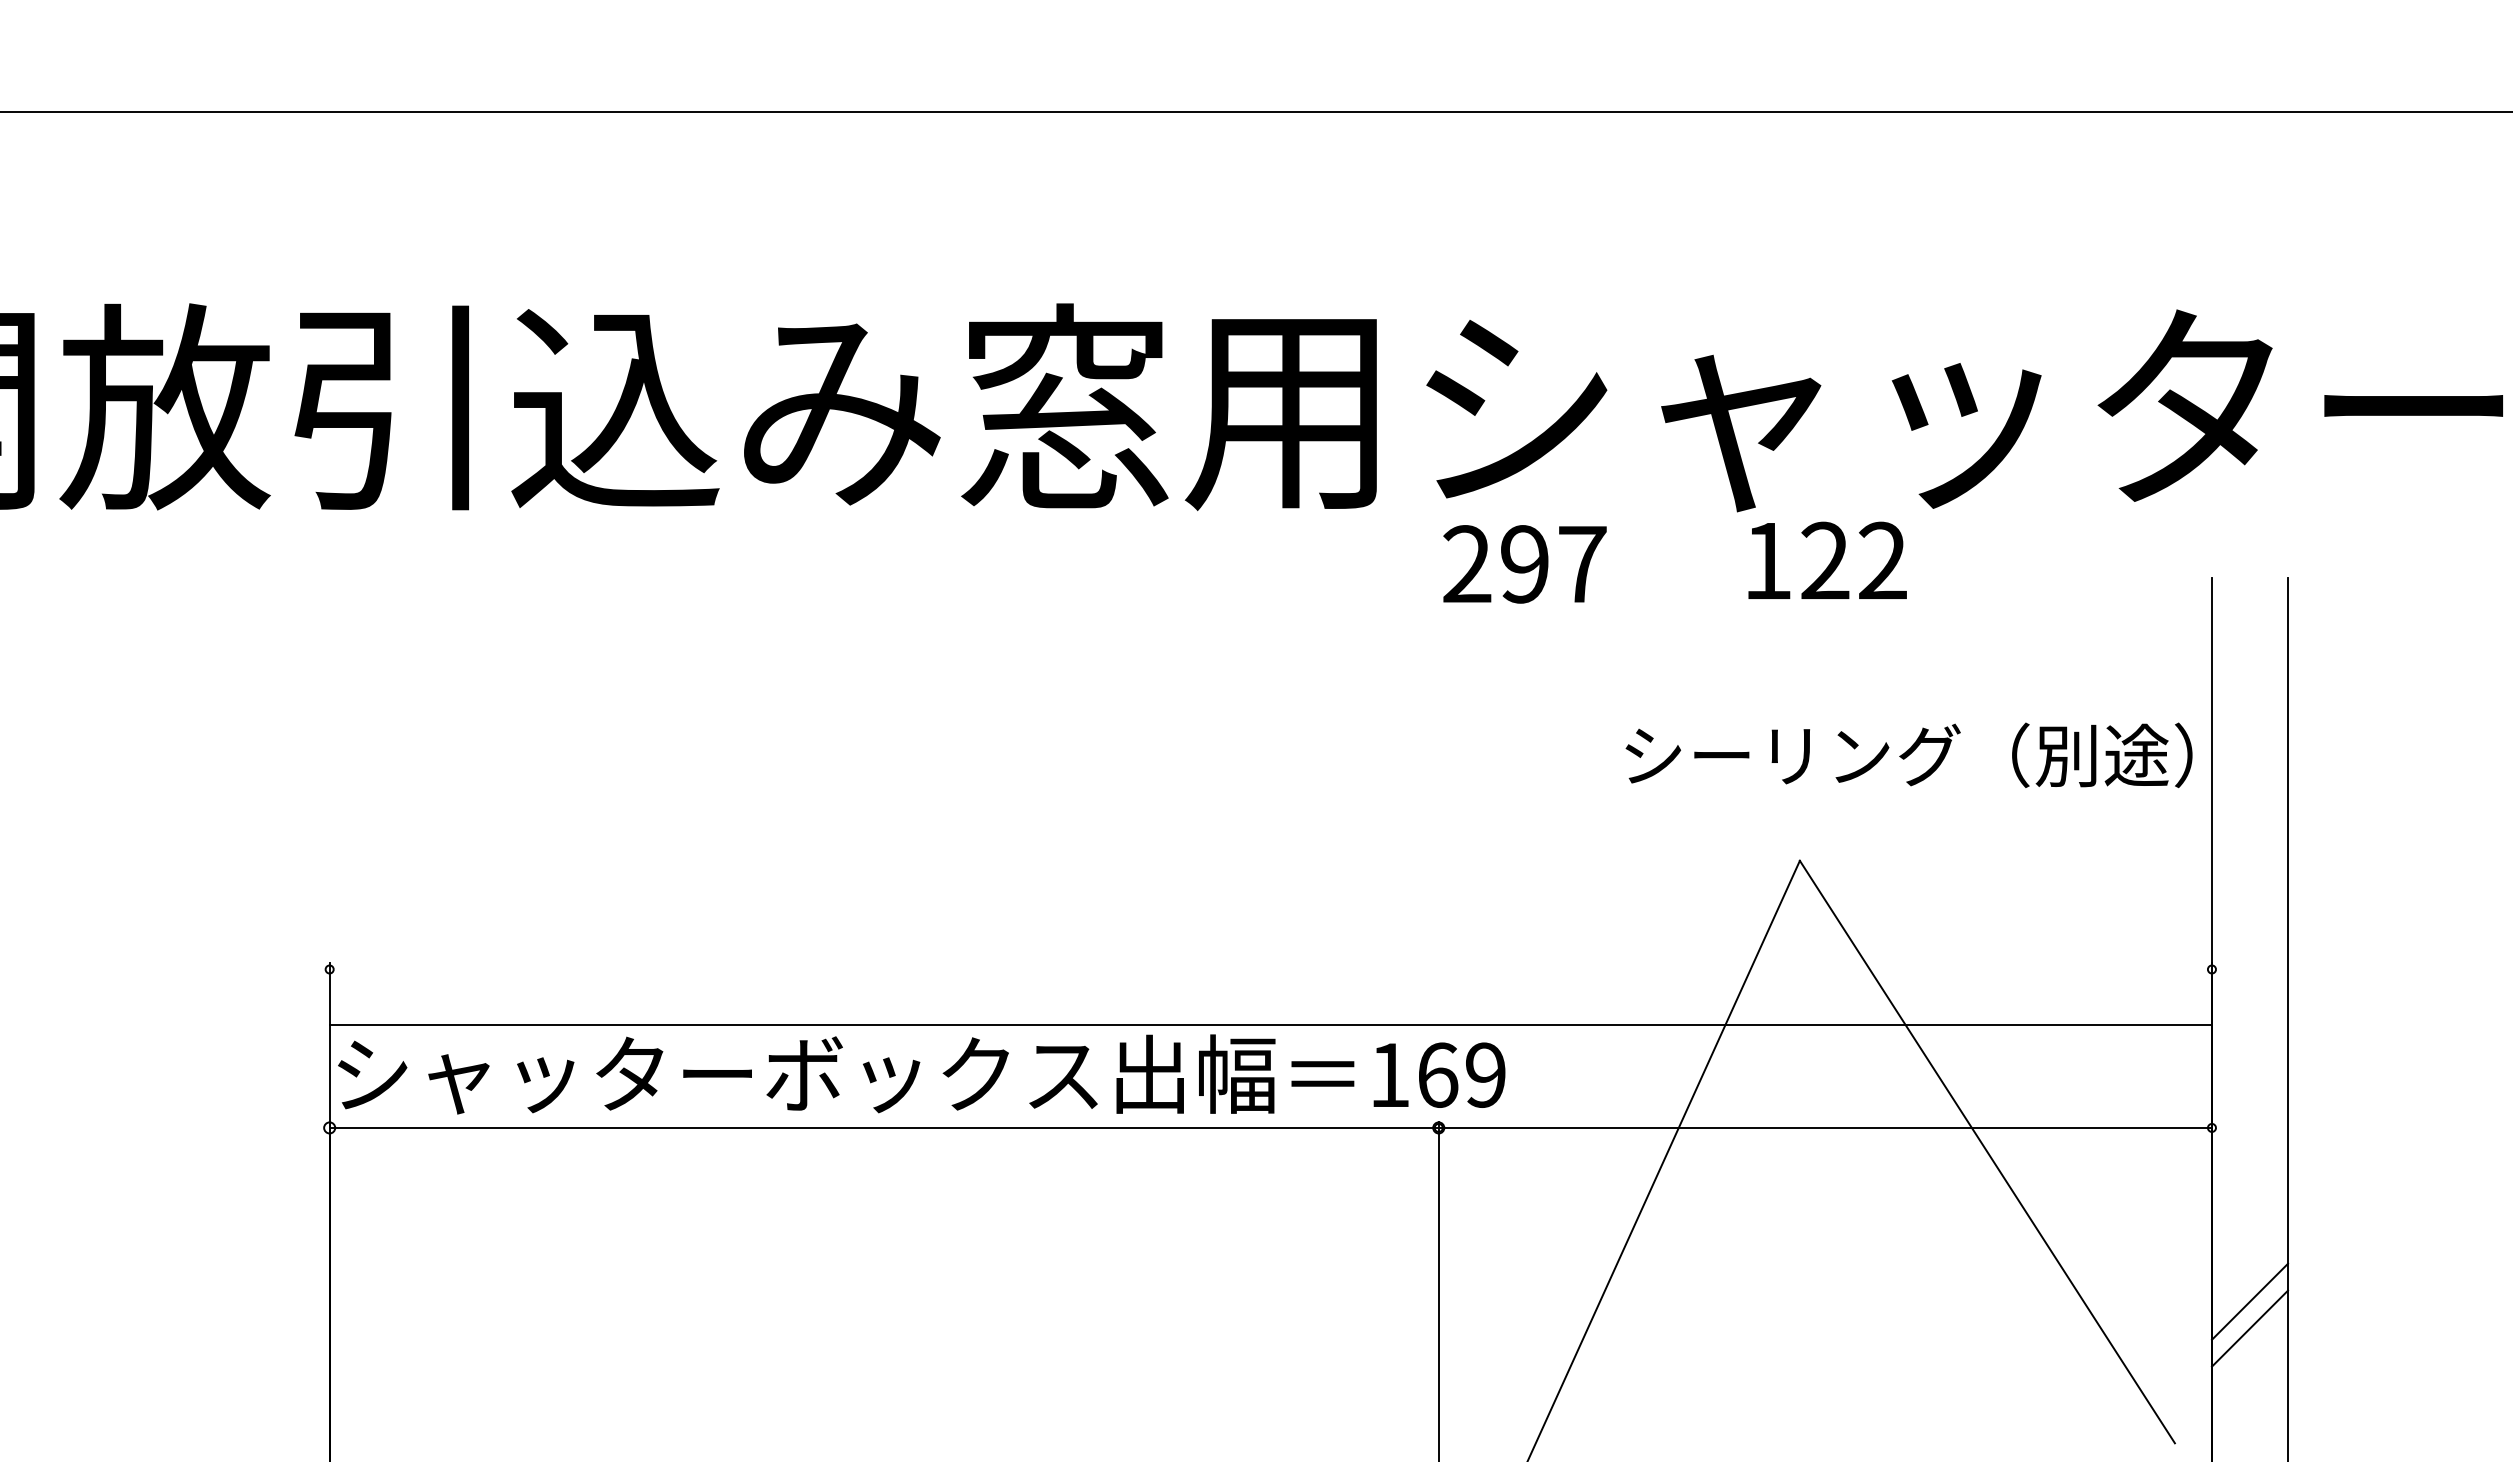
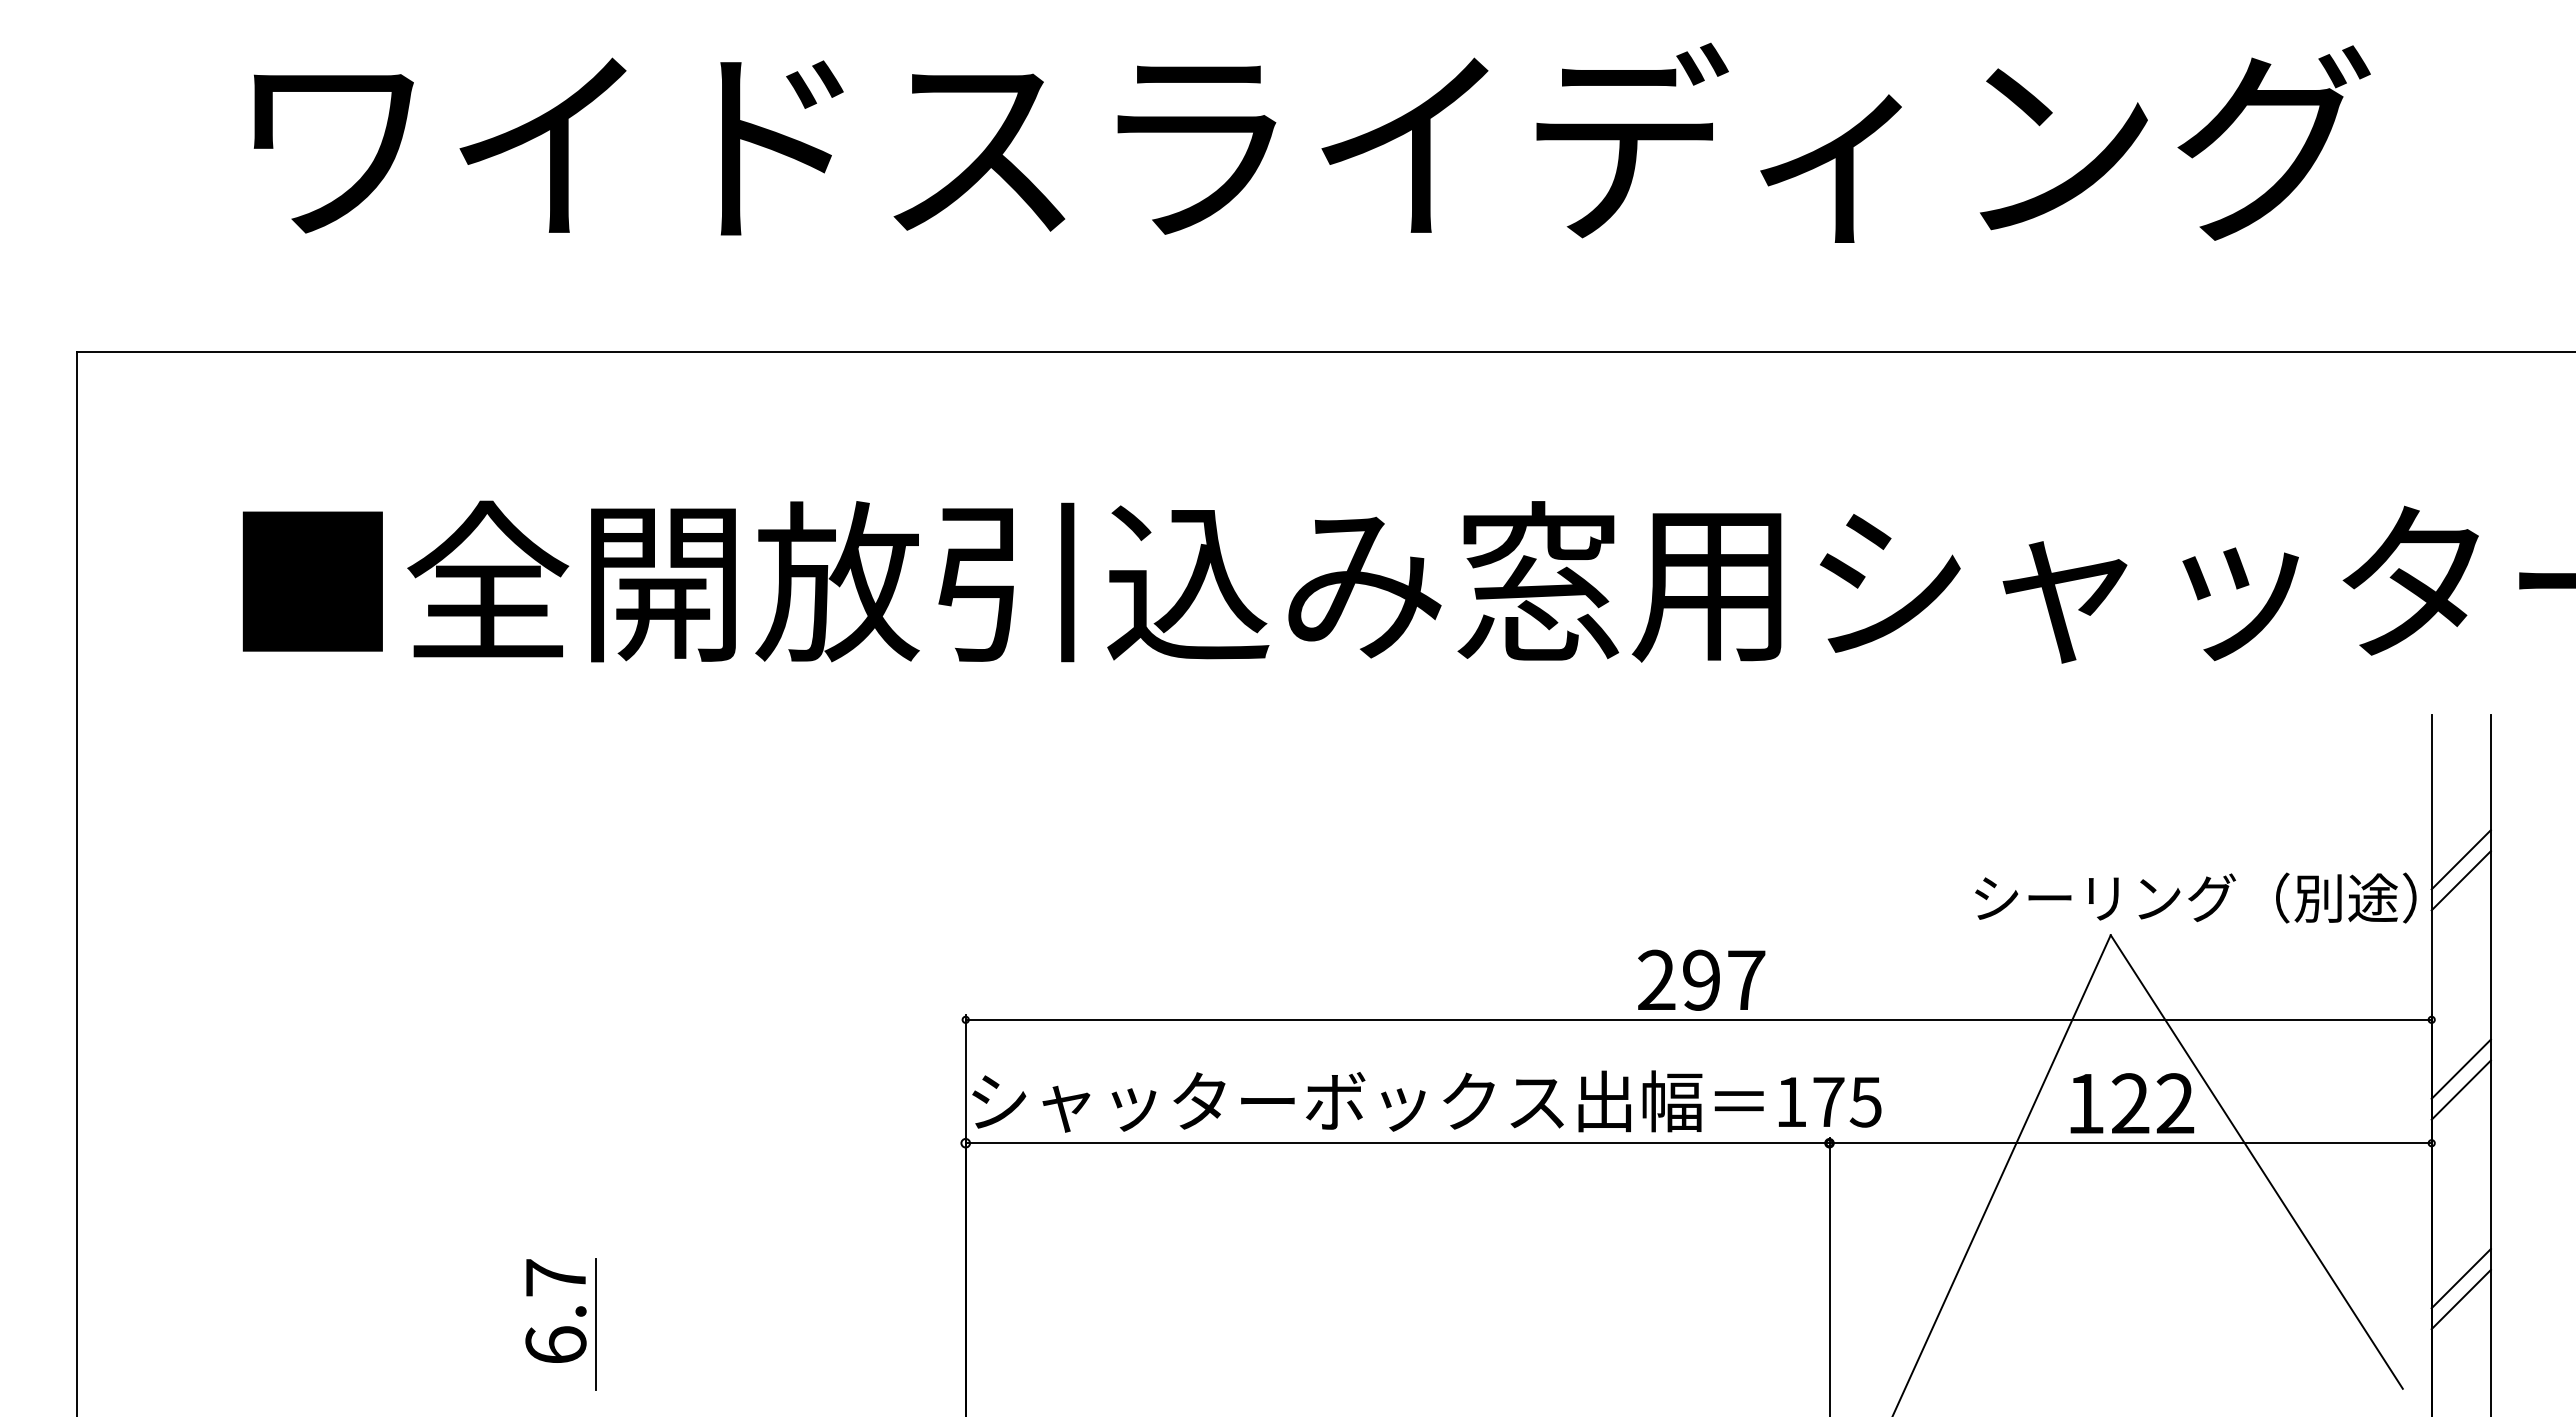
text: (1827, 560) -> (2132, 1103), moved
text: (1524, 563) -> (1701, 979), moved
text: (1908, 754) -> (2195, 897), moved
line: (2248, 763) -> (2460, 859), added
line: (2248, 790) -> (2460, 880), added
line: (1270, 1024) -> (1698, 1019), moved
line: (2248, 1031) -> (2460, 1068), added
line: (2248, 1058) -> (2460, 1089), added
text: (1461, 1074) -> (1847, 1101), 169 -> 175

